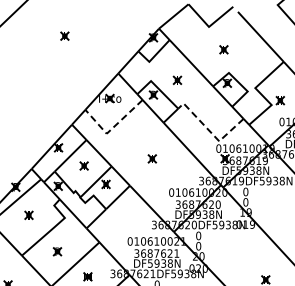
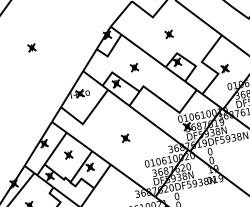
line: (112, 128) -> (86, 118), dashed -> solid
line: (210, 131) -> (170, 105), dashed -> solid

